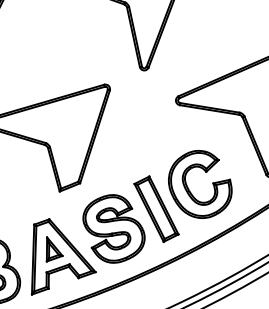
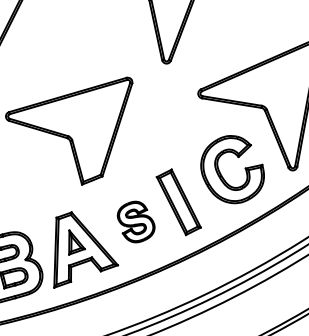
part: (190, 190) -> (222, 175), moved
part: (113, 228) -> (135, 221), size x0.6

